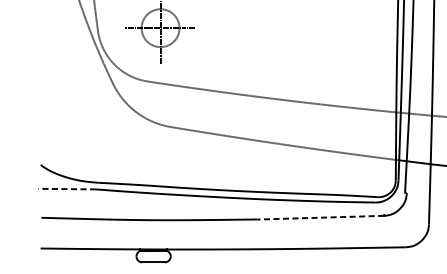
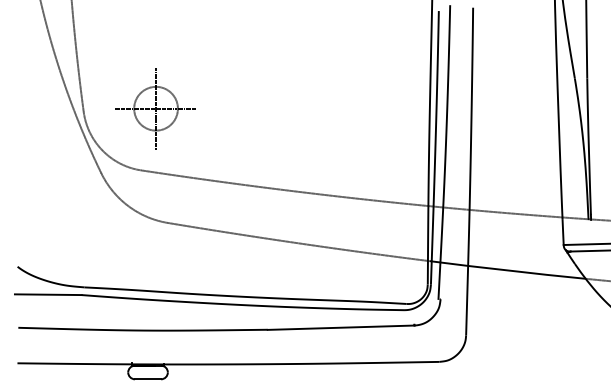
line: (66, 188) -> (47, 294), dashed -> solid
line: (320, 217) -> (340, 327), dashed -> solid

